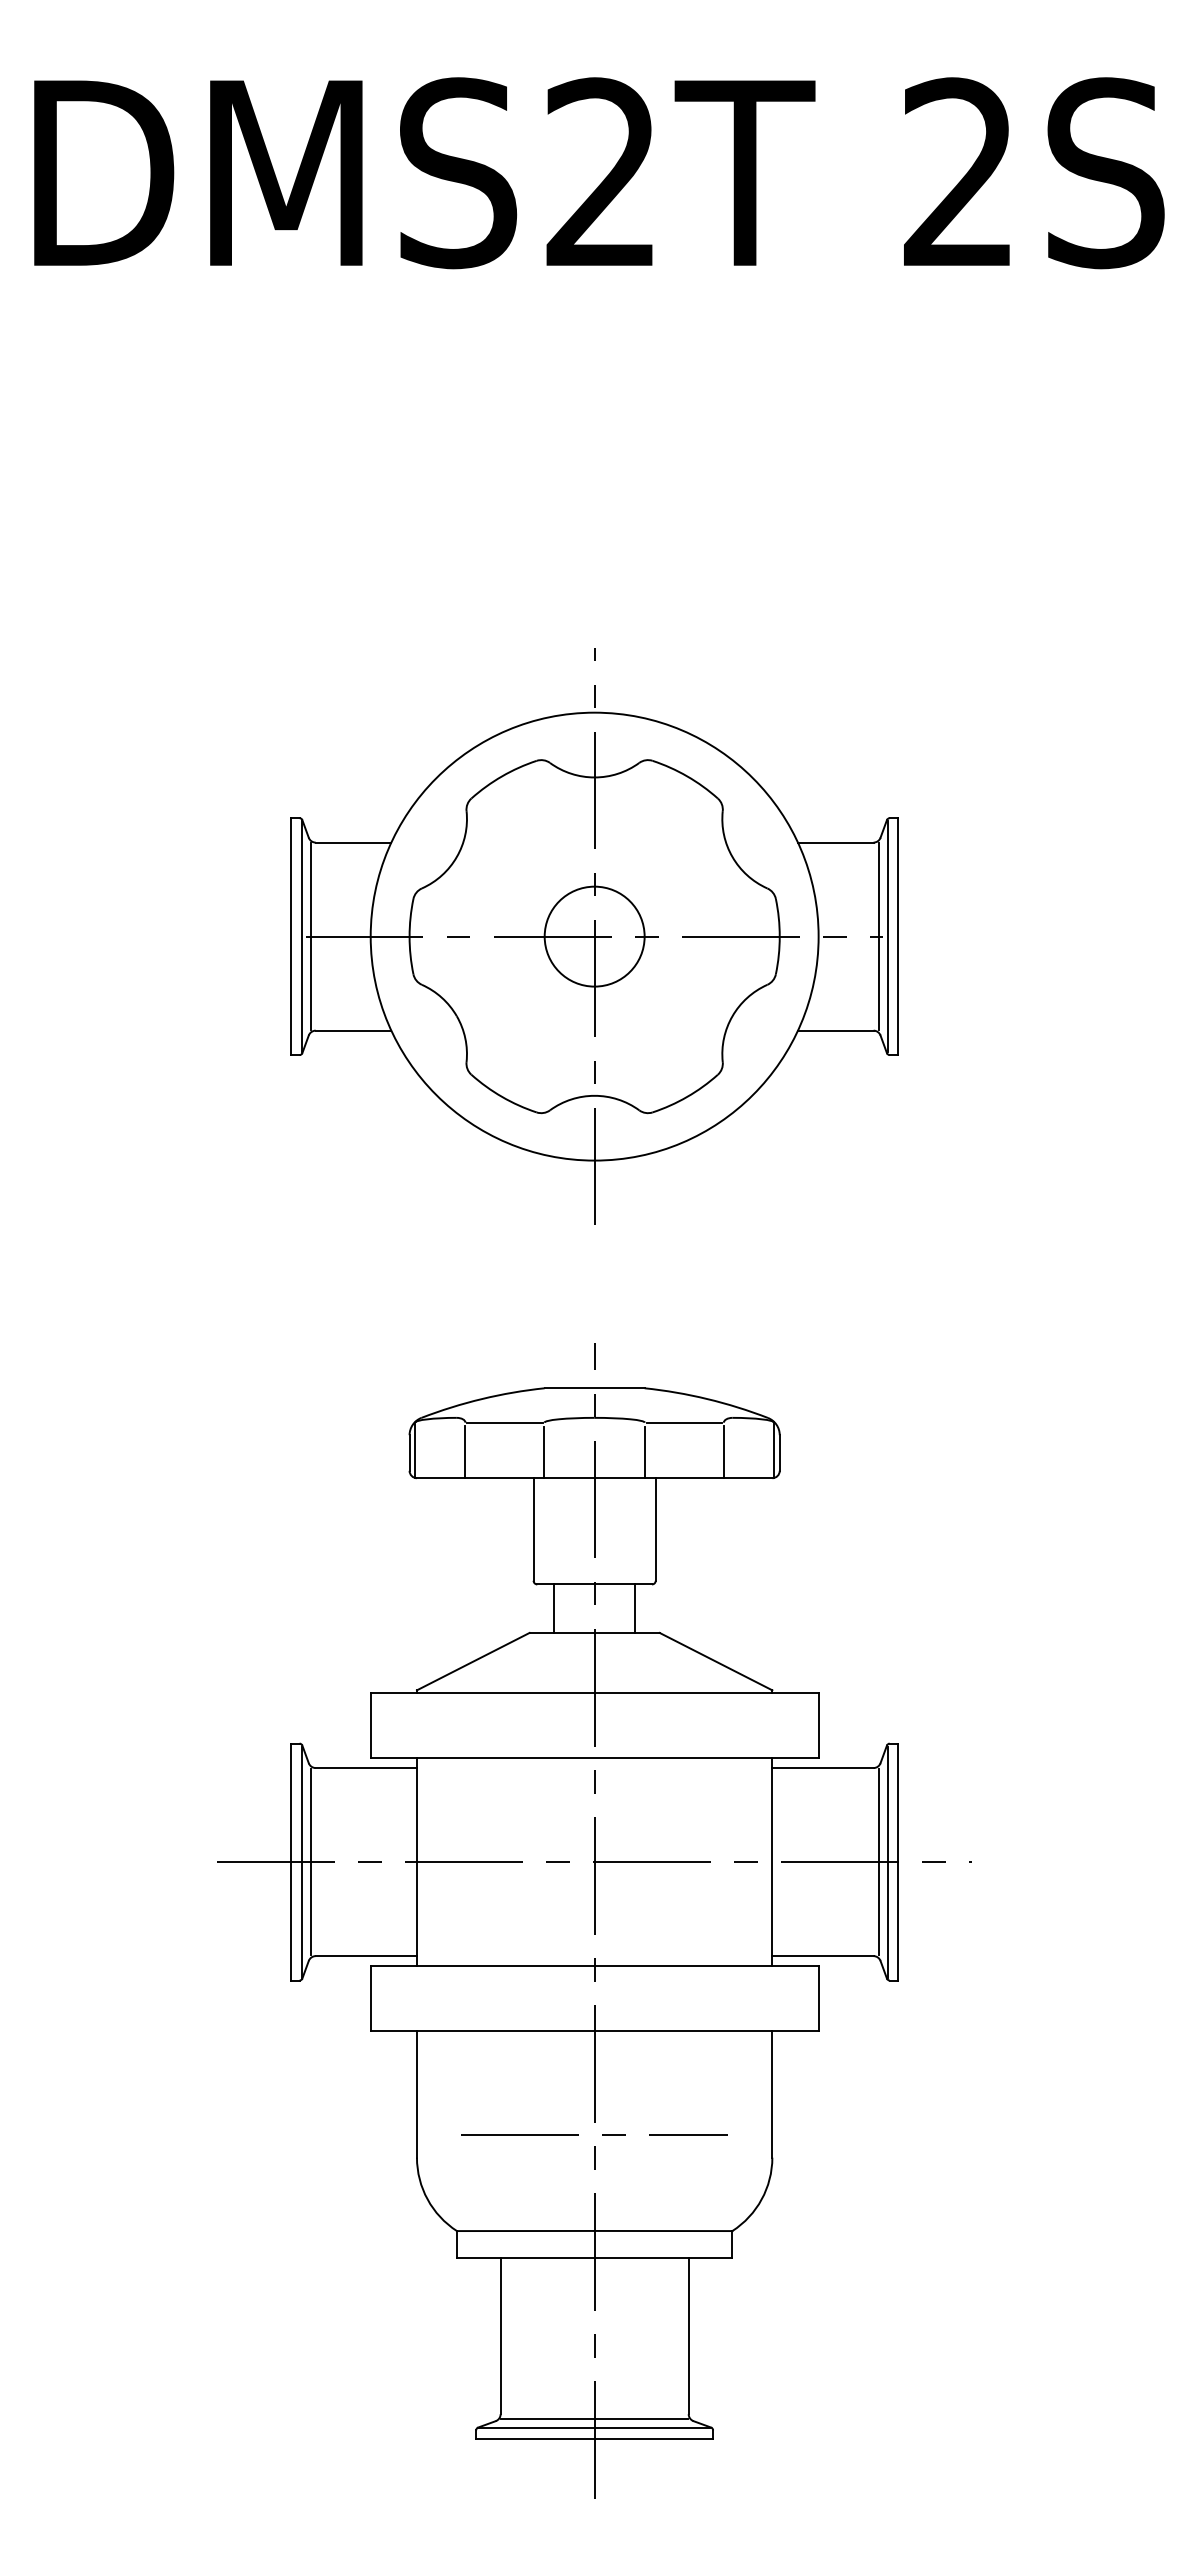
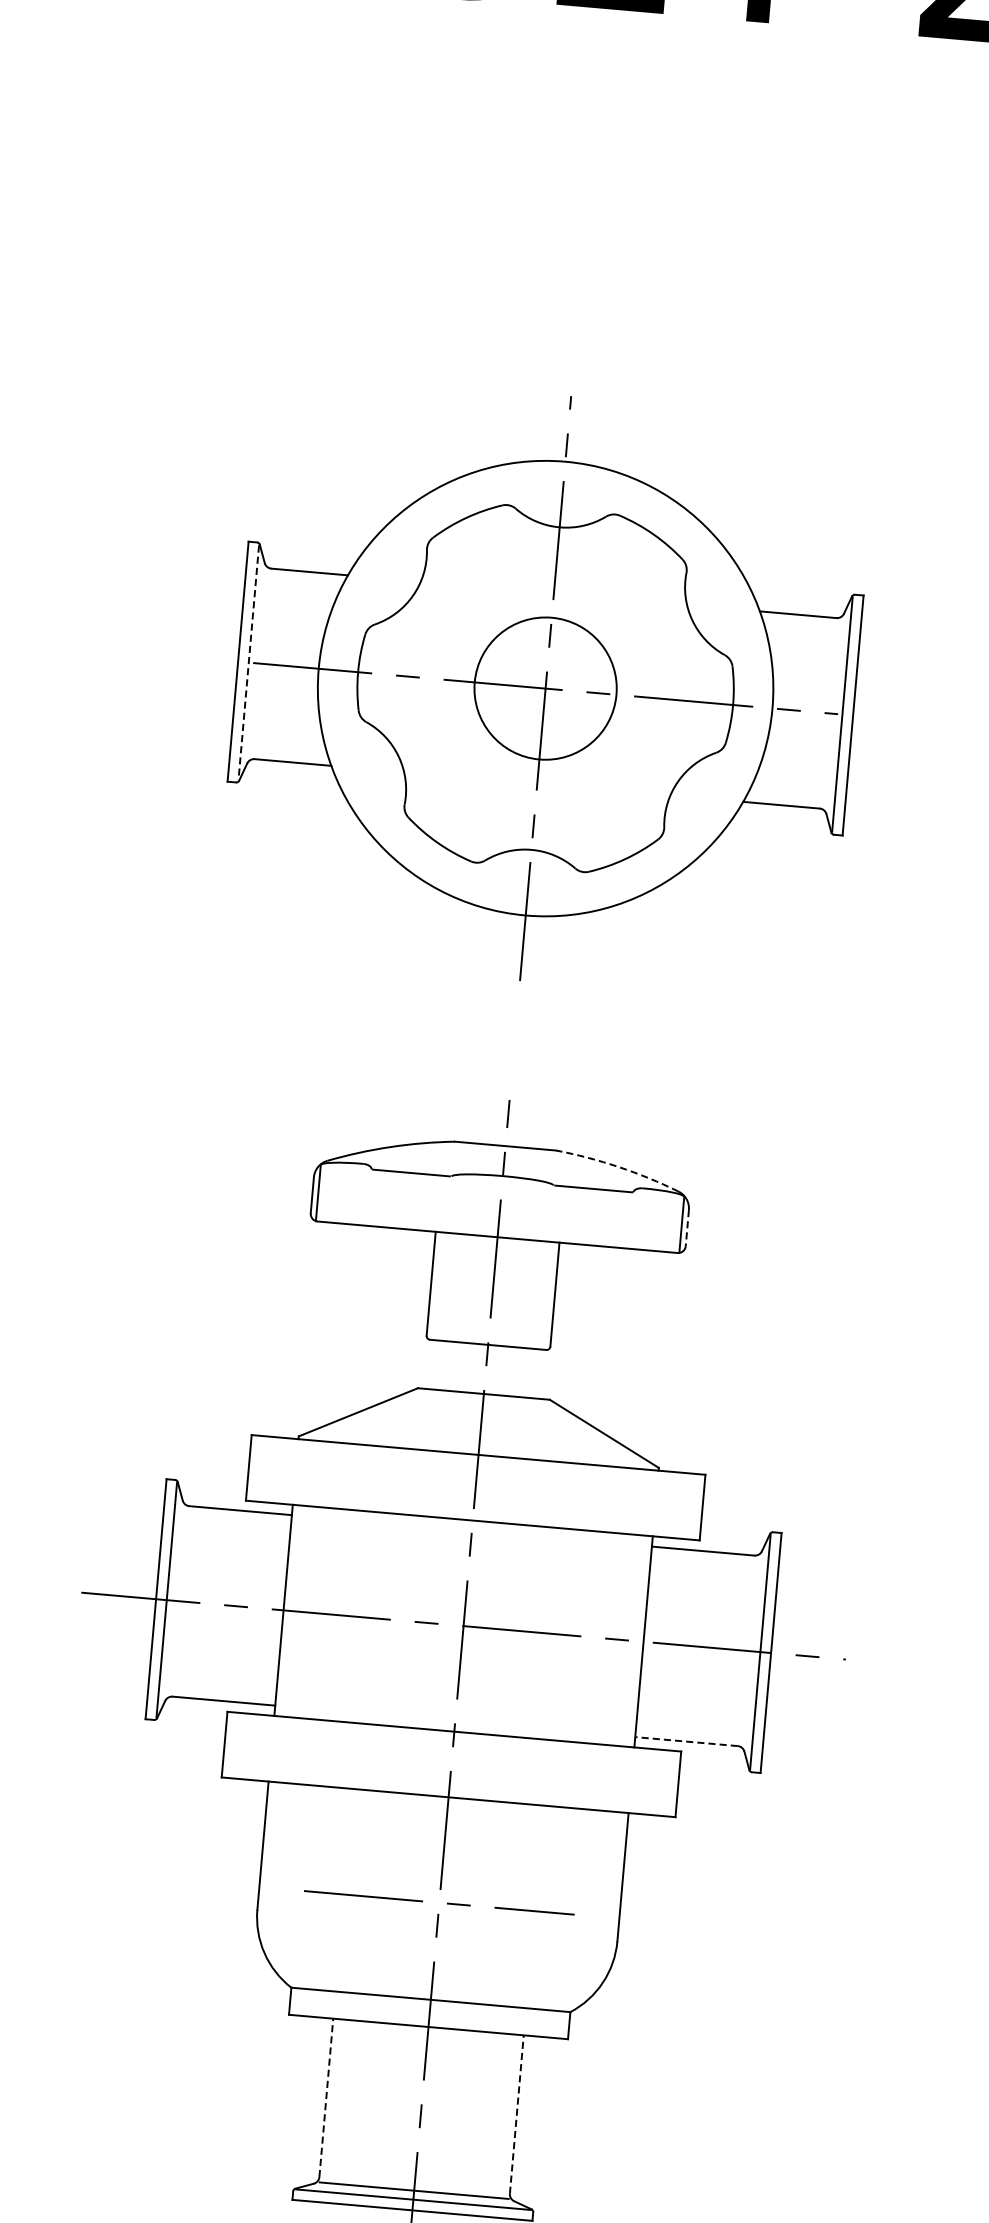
line: (301, 936) -> (248, 662), solid -> dashed
line: (310, 936) -> (257, 663), removed
circle: (594, 936) -> (545, 688), size x1.4
line: (878, 936) -> (833, 713), removed
arc: (707, 1399) -> (618, 1167), solid -> dashed
line: (465, 1451) -> (369, 1198), removed
line: (723, 1451) -> (630, 1221), removed
line: (544, 1452) -> (449, 1206), removed
line: (644, 1452) -> (550, 1215), removed
line: (779, 1453) -> (687, 1228), solid -> dashed
line: (553, 1608) -> (444, 1365), removed
line: (635, 1608) -> (527, 1372), removed
line: (310, 1861) -> (175, 1600), removed
line: (878, 1861) -> (751, 1650), removed
line: (822, 1956) -> (686, 1741), solid -> dashed
line: (500, 2335) -> (326, 2097), solid -> dashed
line: (688, 2335) -> (516, 2114), solid -> dashed

